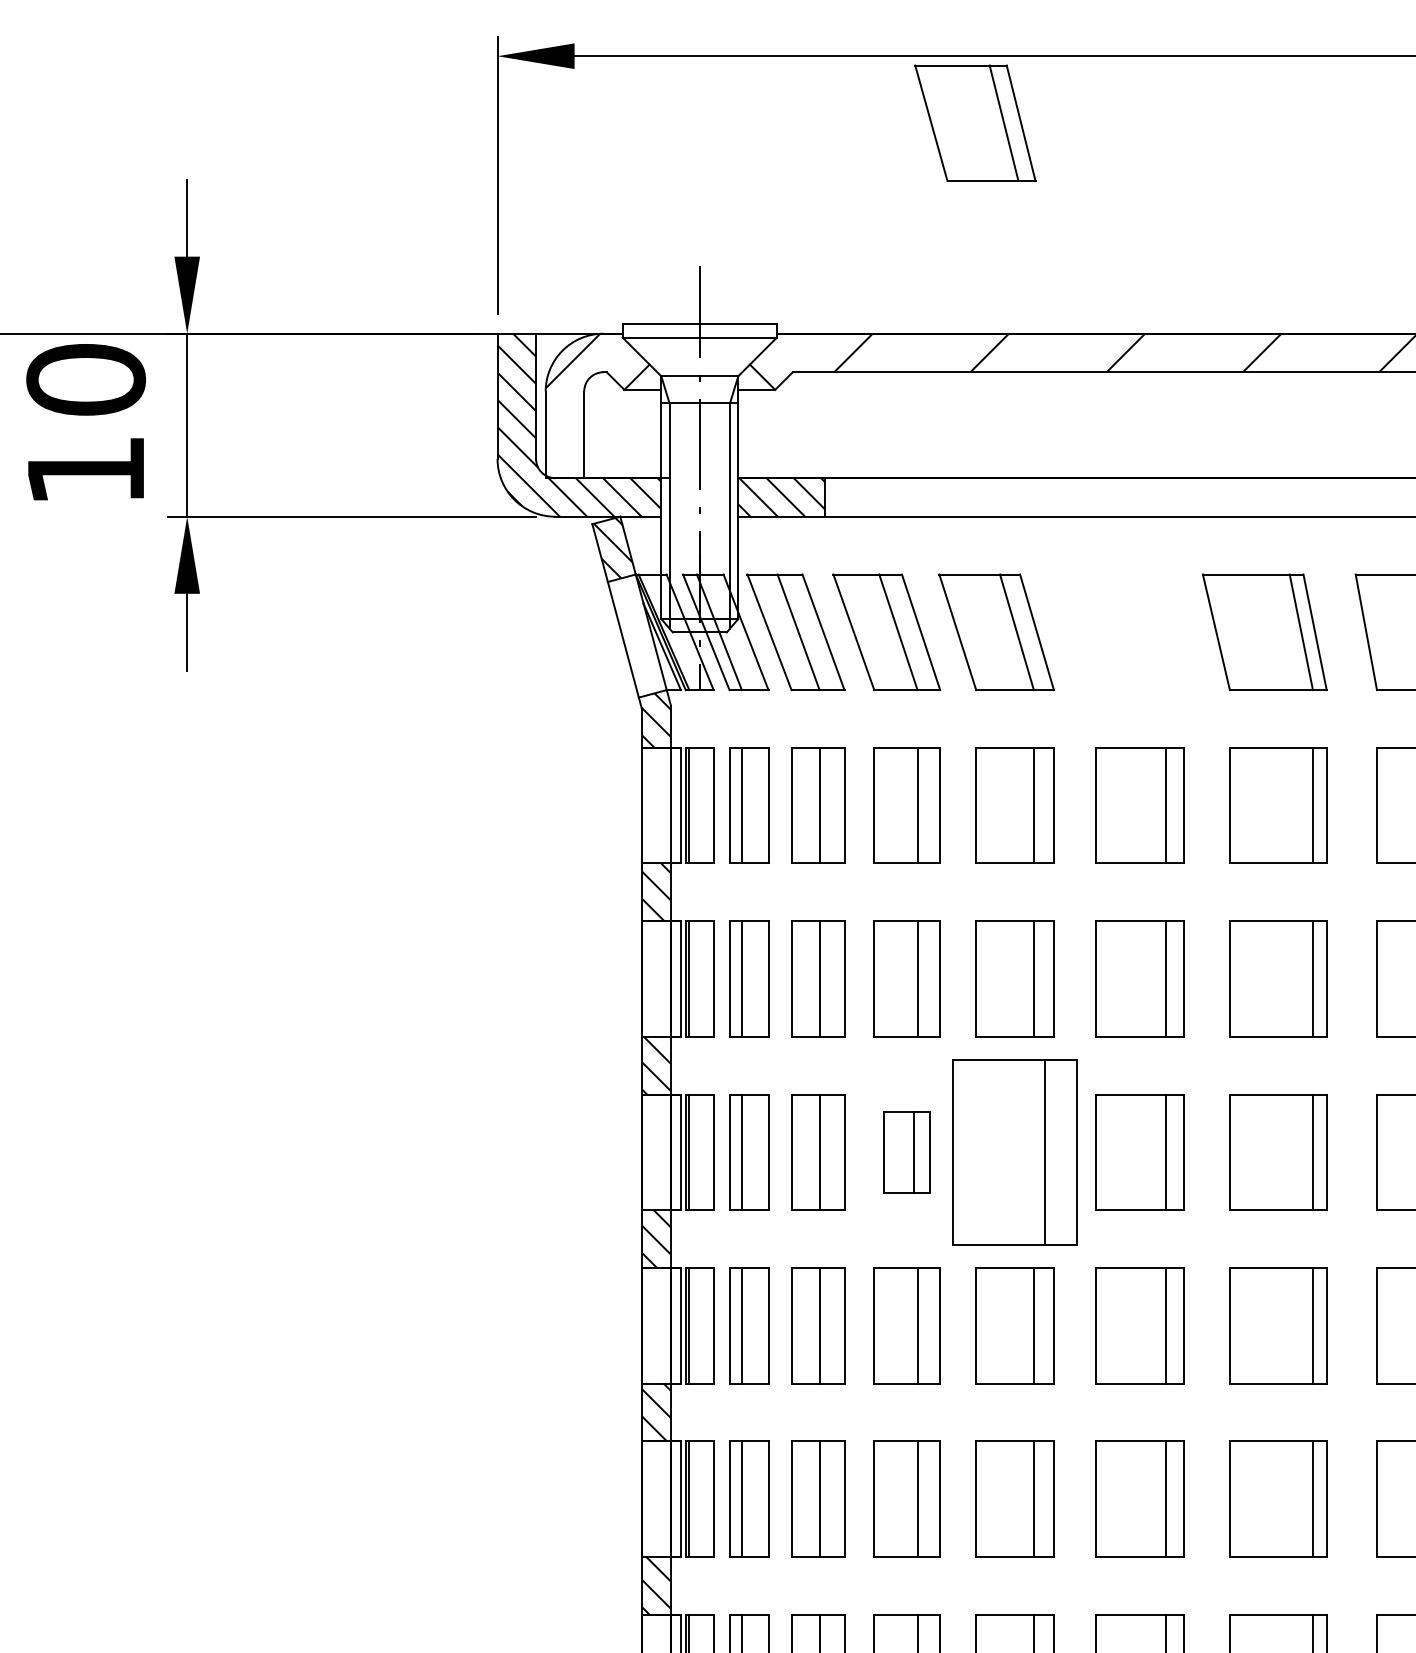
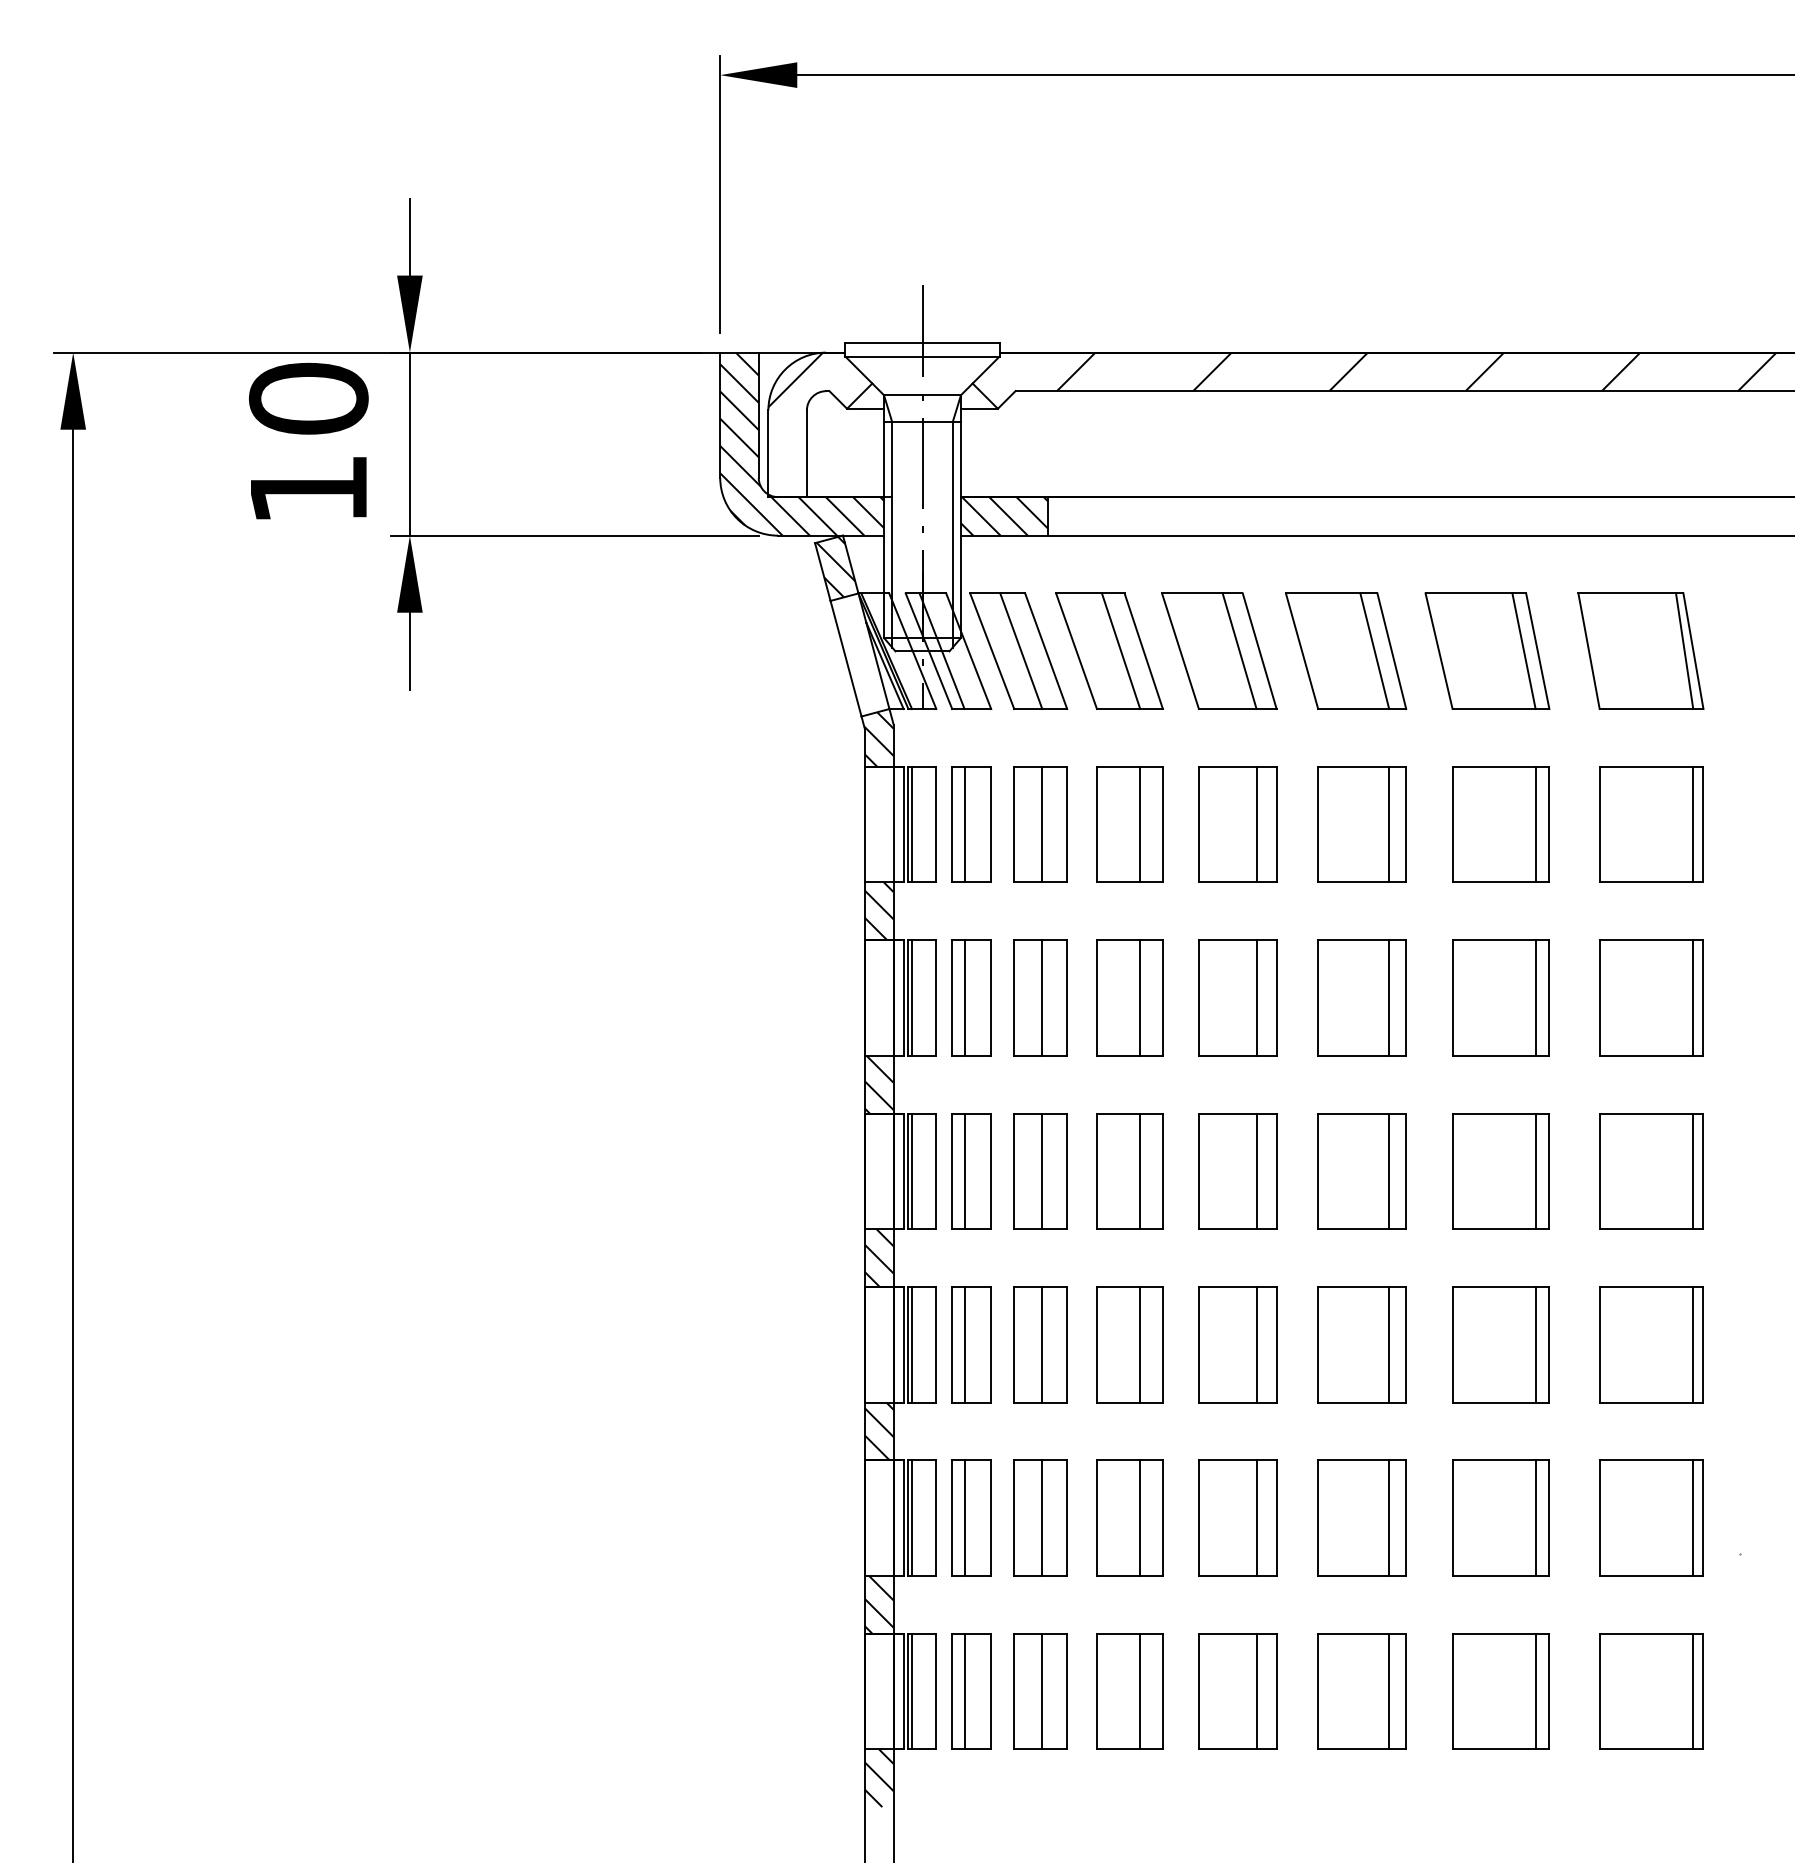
part: (975, 122) -> (1346, 650), moved
part: (906, 1152) -> (1129, 1171), size x1.43
part: (1014, 1152) -> (1237, 1171), size x0.62

